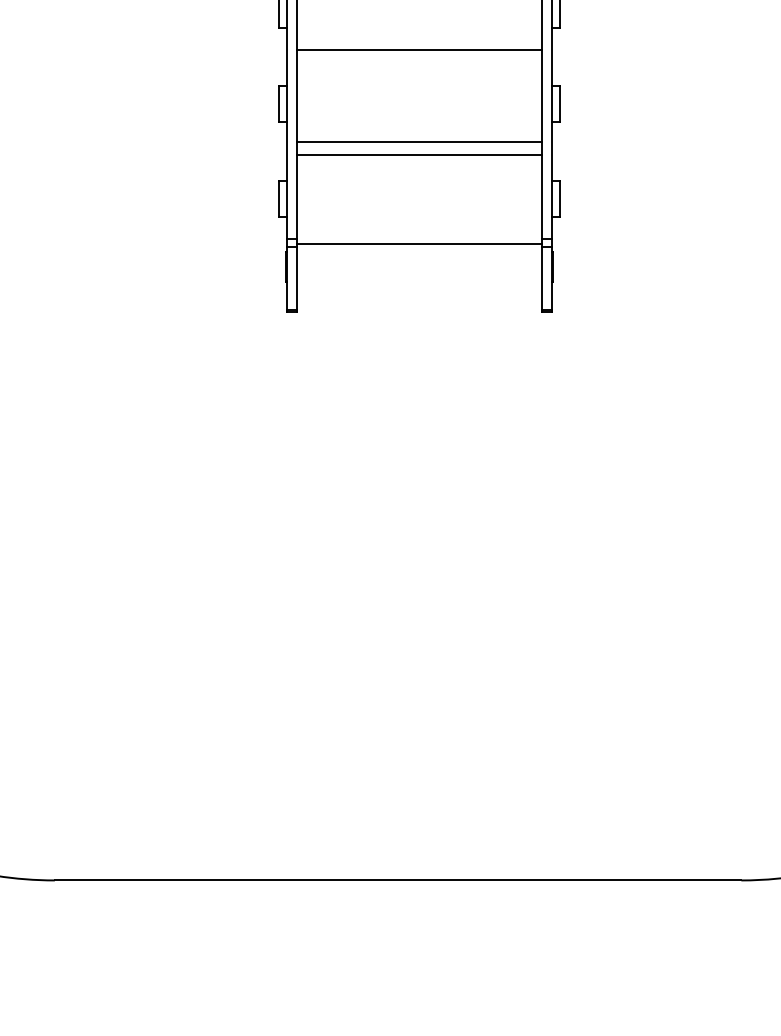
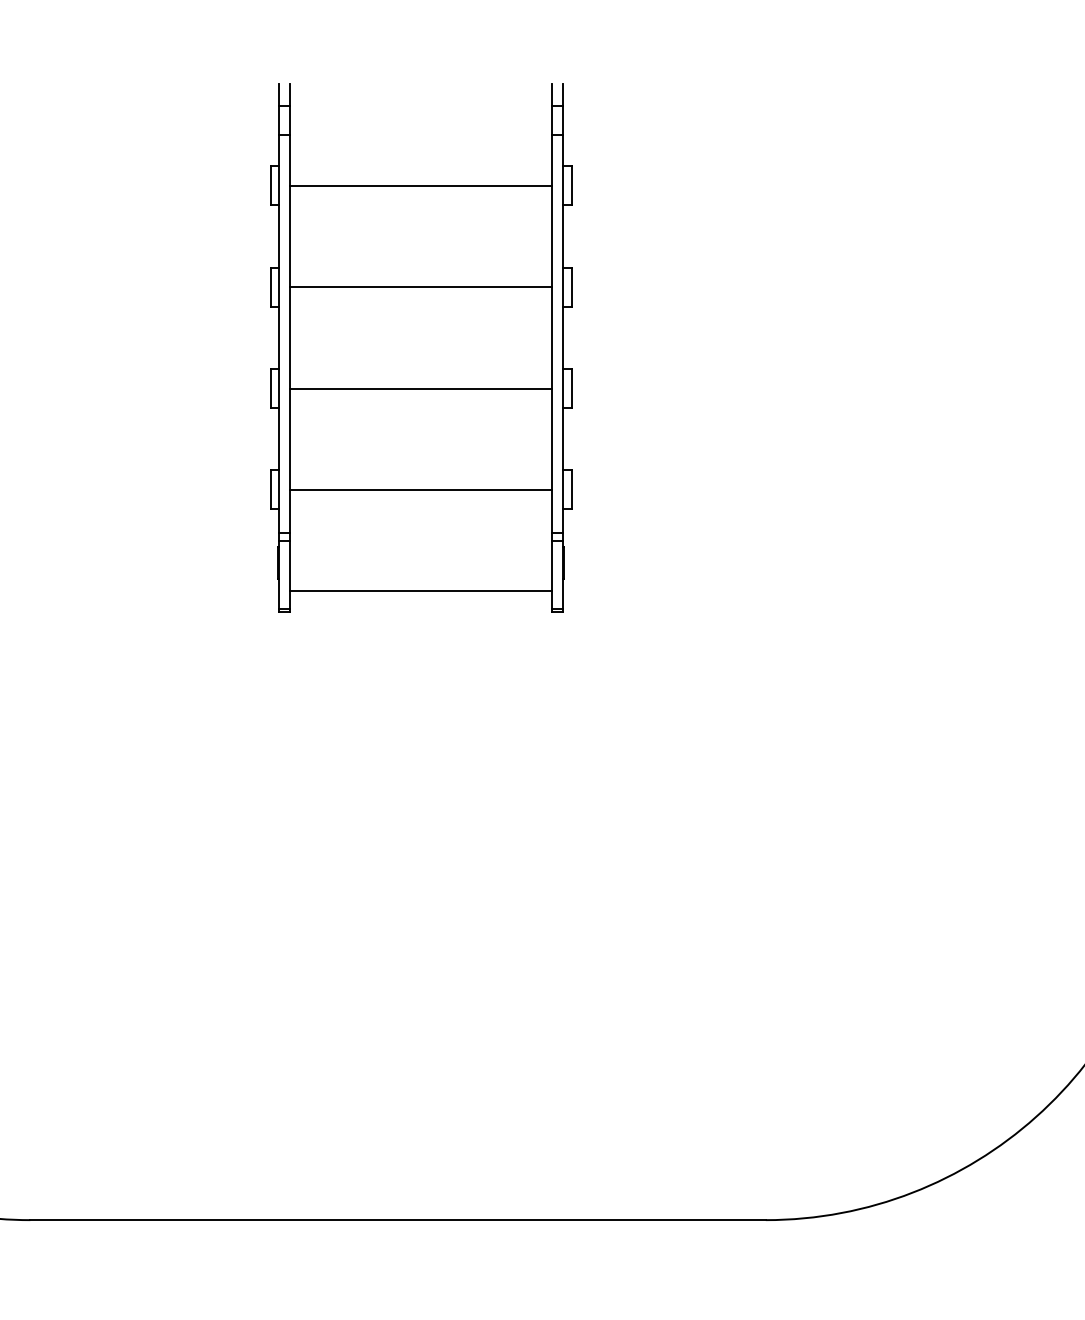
line: (419, 50) -> (421, 287), moved
line: (419, 141) -> (421, 388), moved
line: (419, 154) -> (421, 489), moved
line: (419, 244) -> (421, 591), moved

